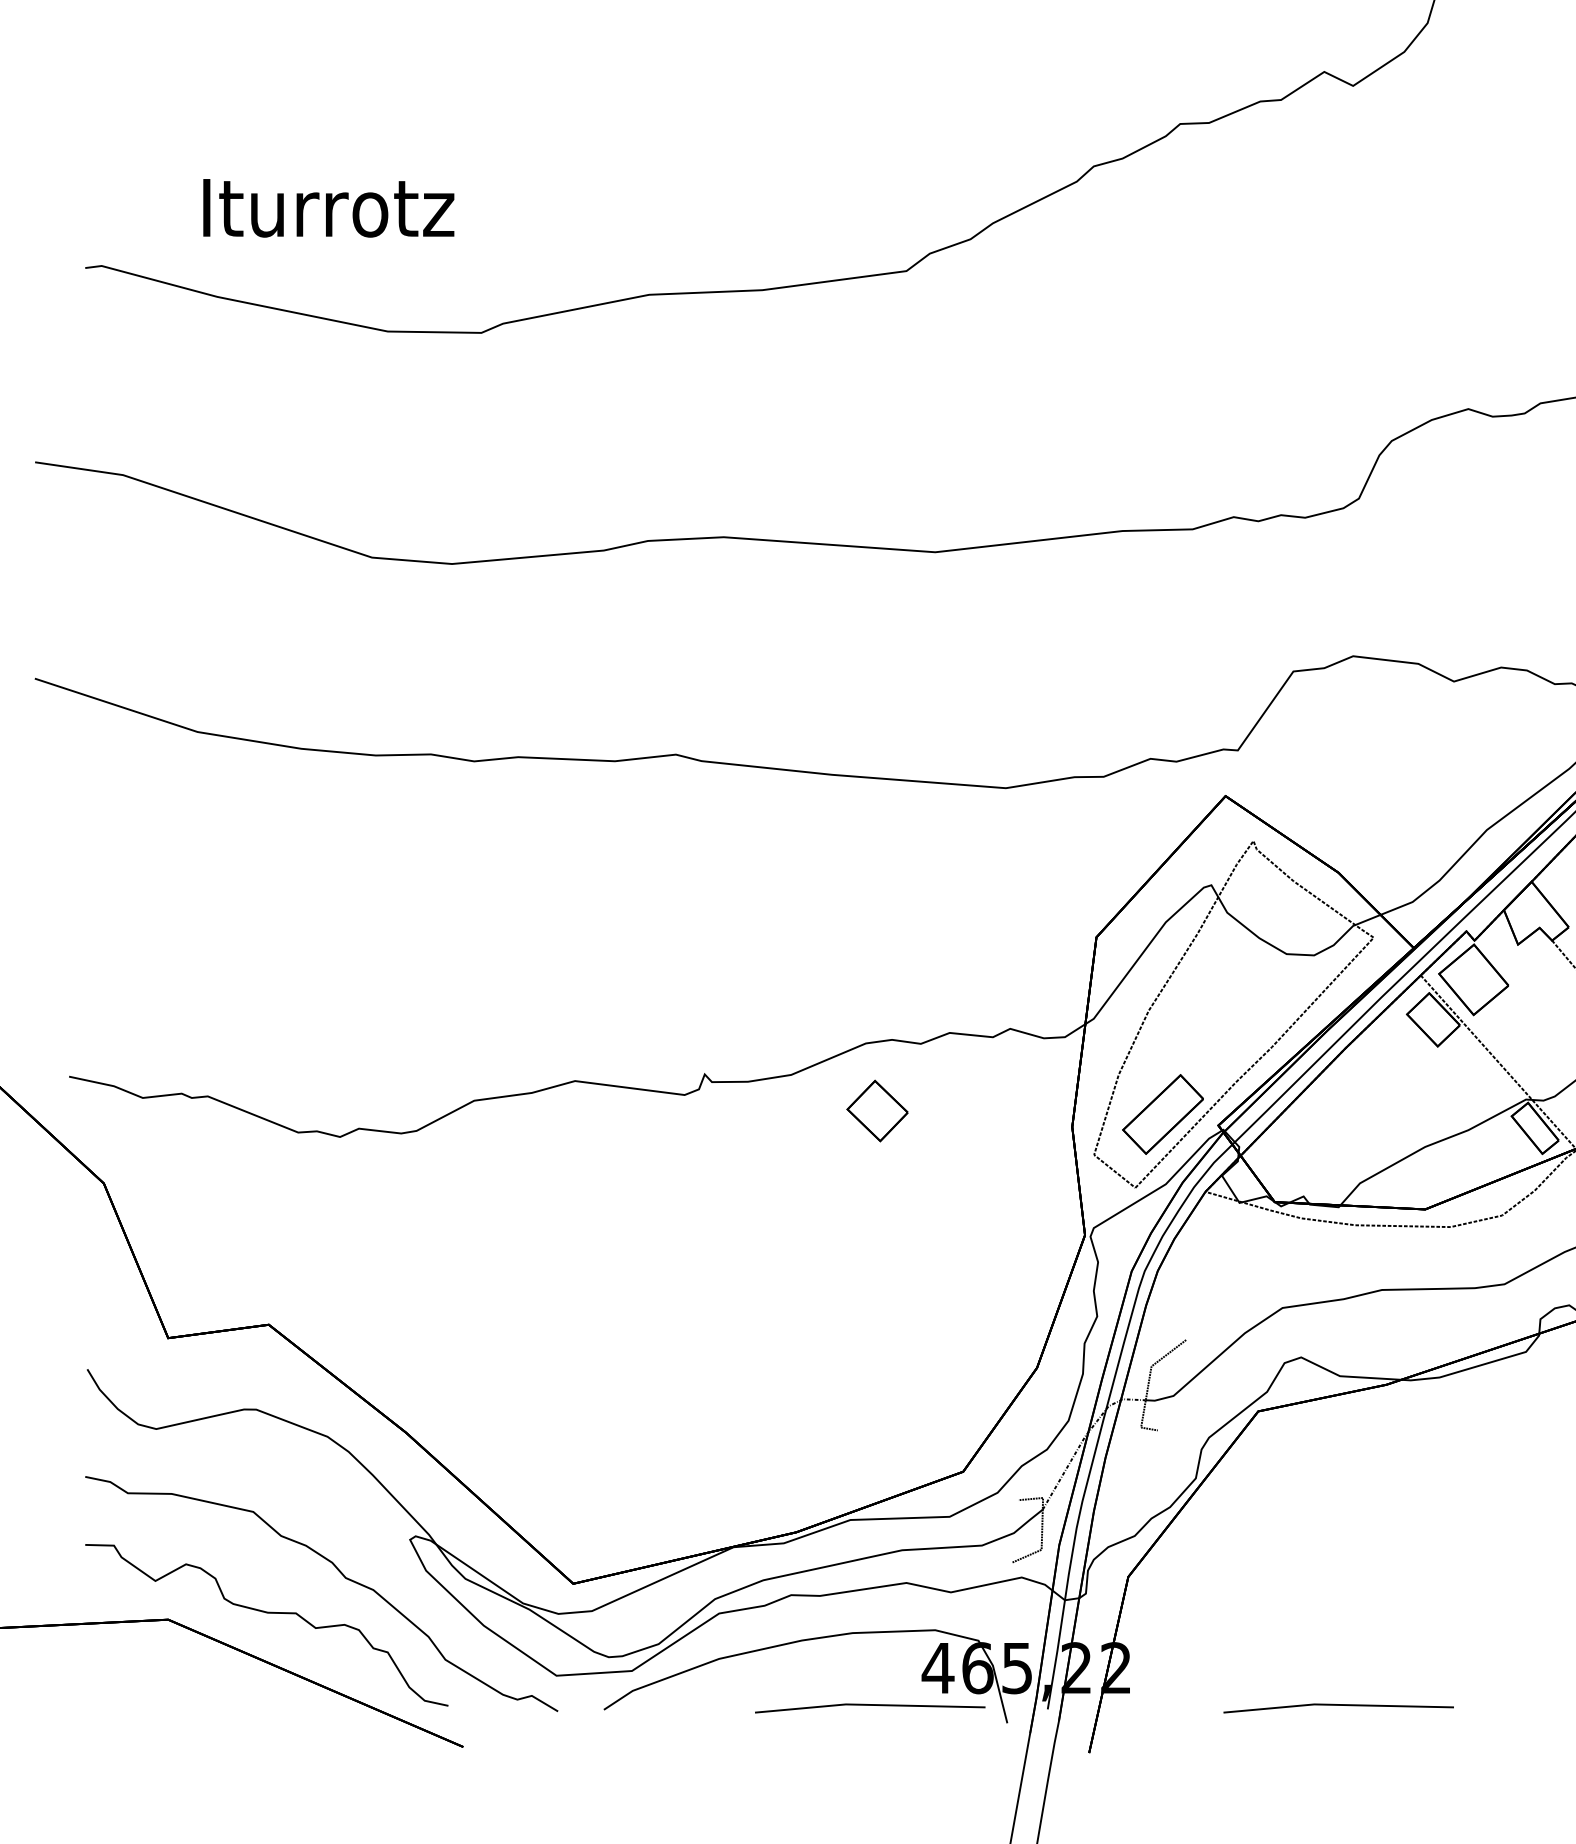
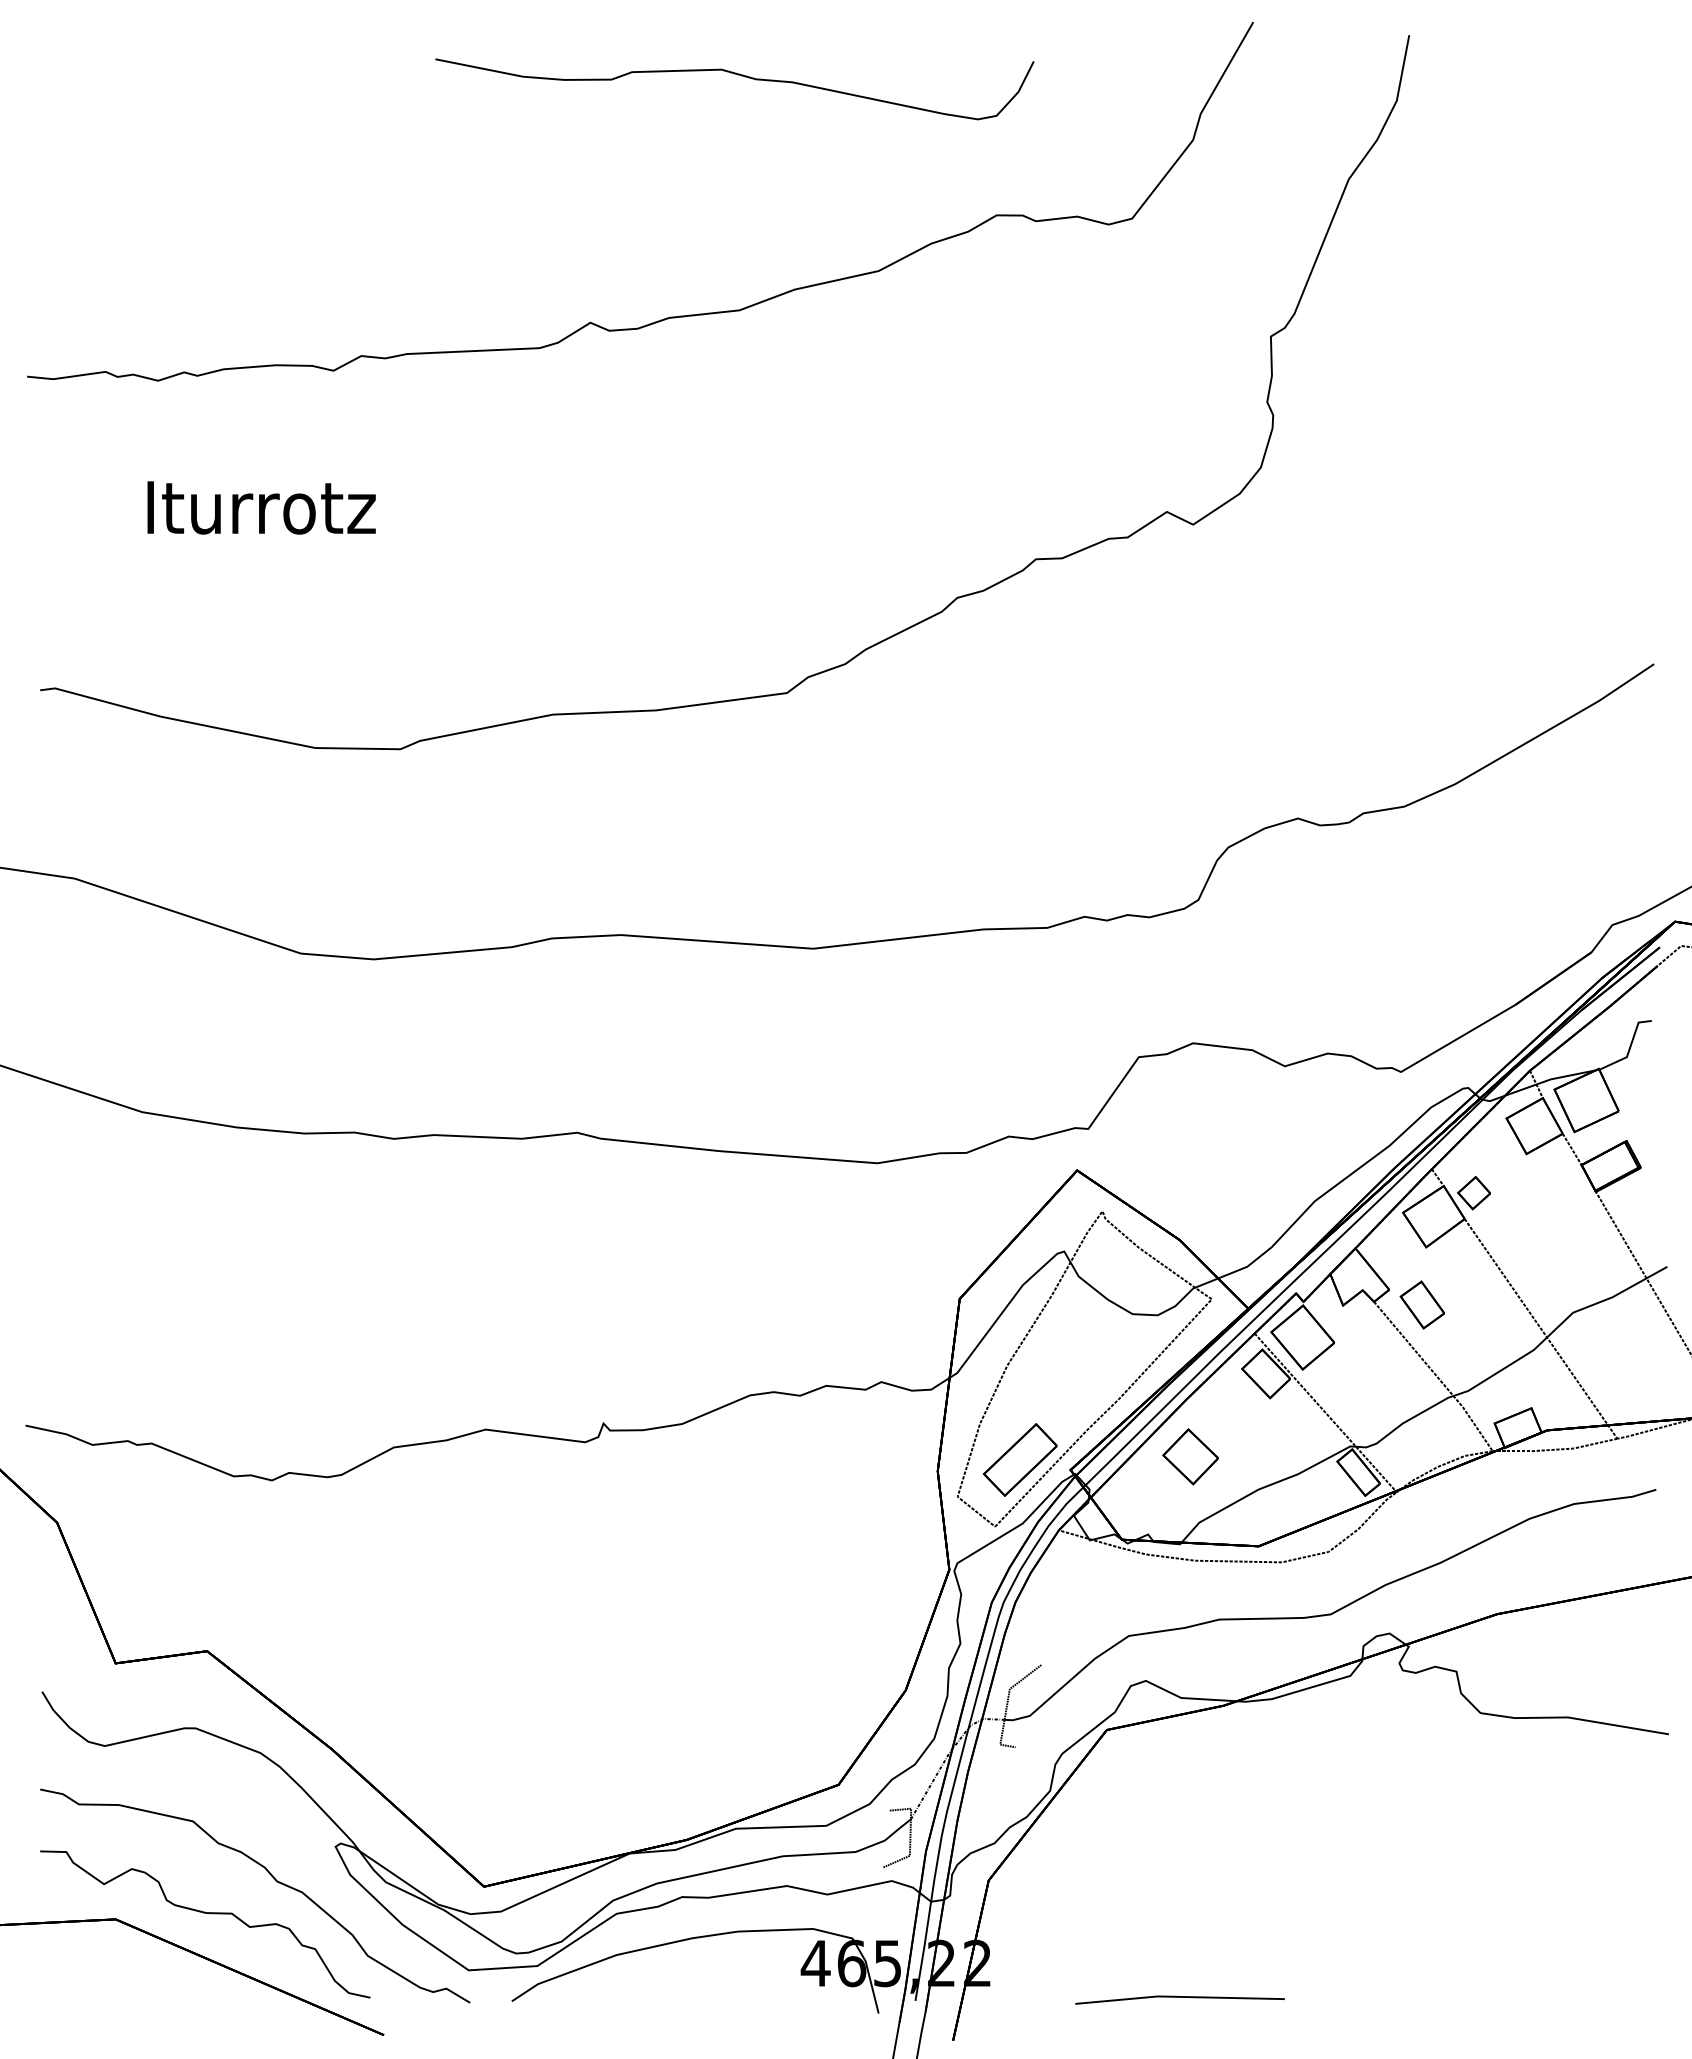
text: (328, 207) -> (261, 507), moved
part: (877, 1110) -> (1190, 1456), moved
line: (869, 1705) -> (753, 1997), removed

